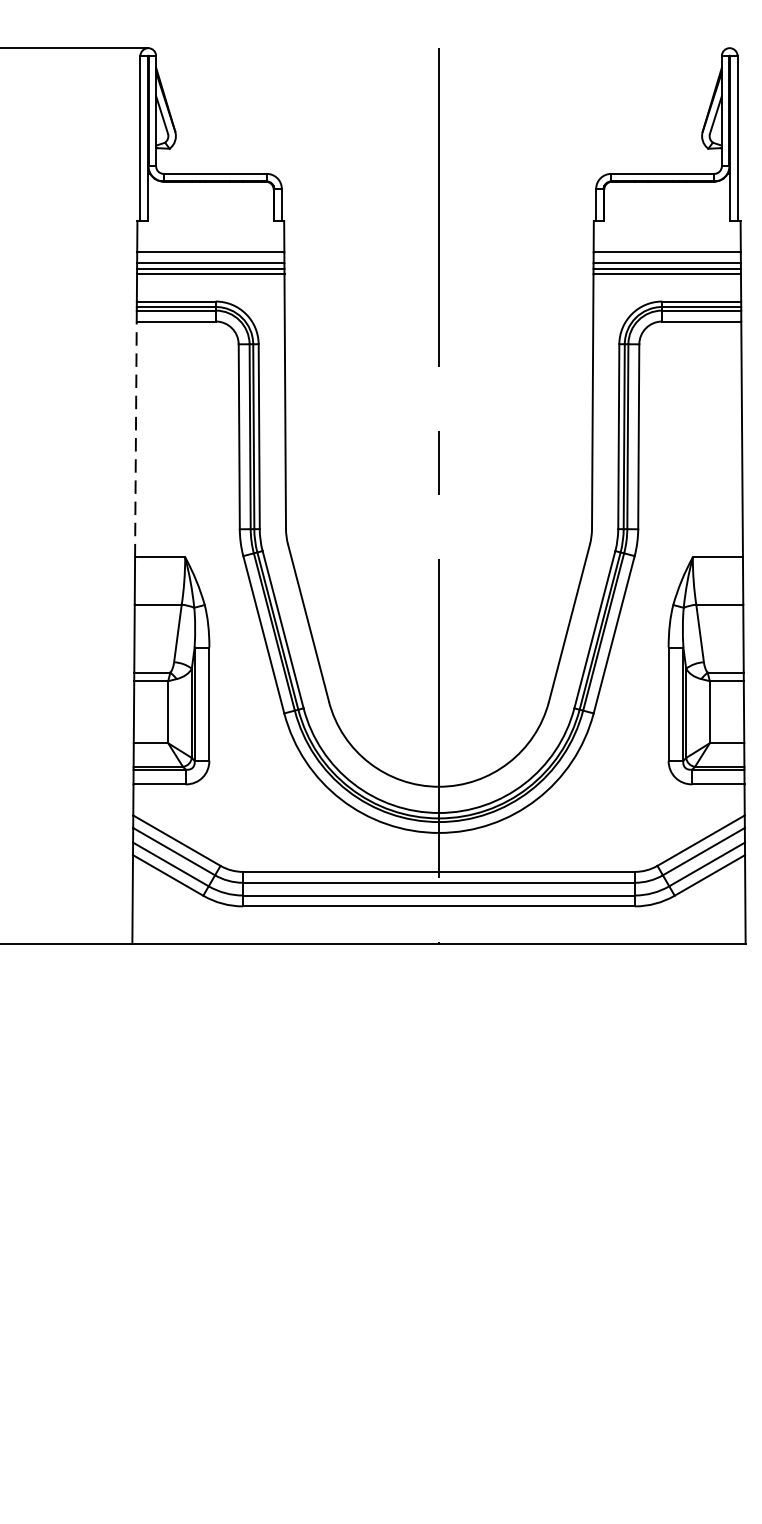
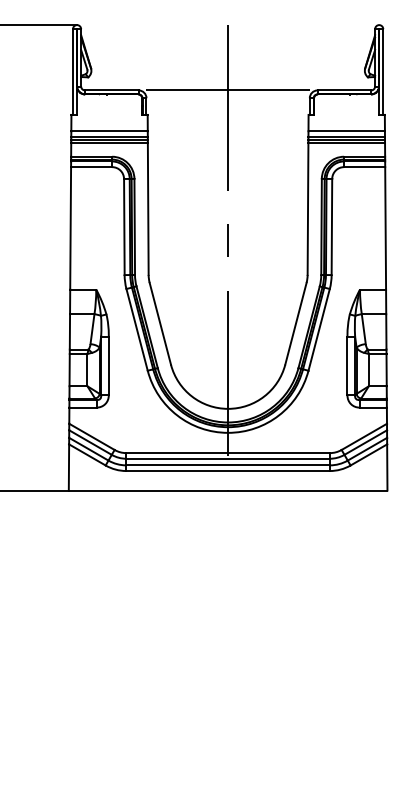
line: (437, 174) -> (227, 90), added
line: (135, 437) -> (70, 227), dashed -> solid

